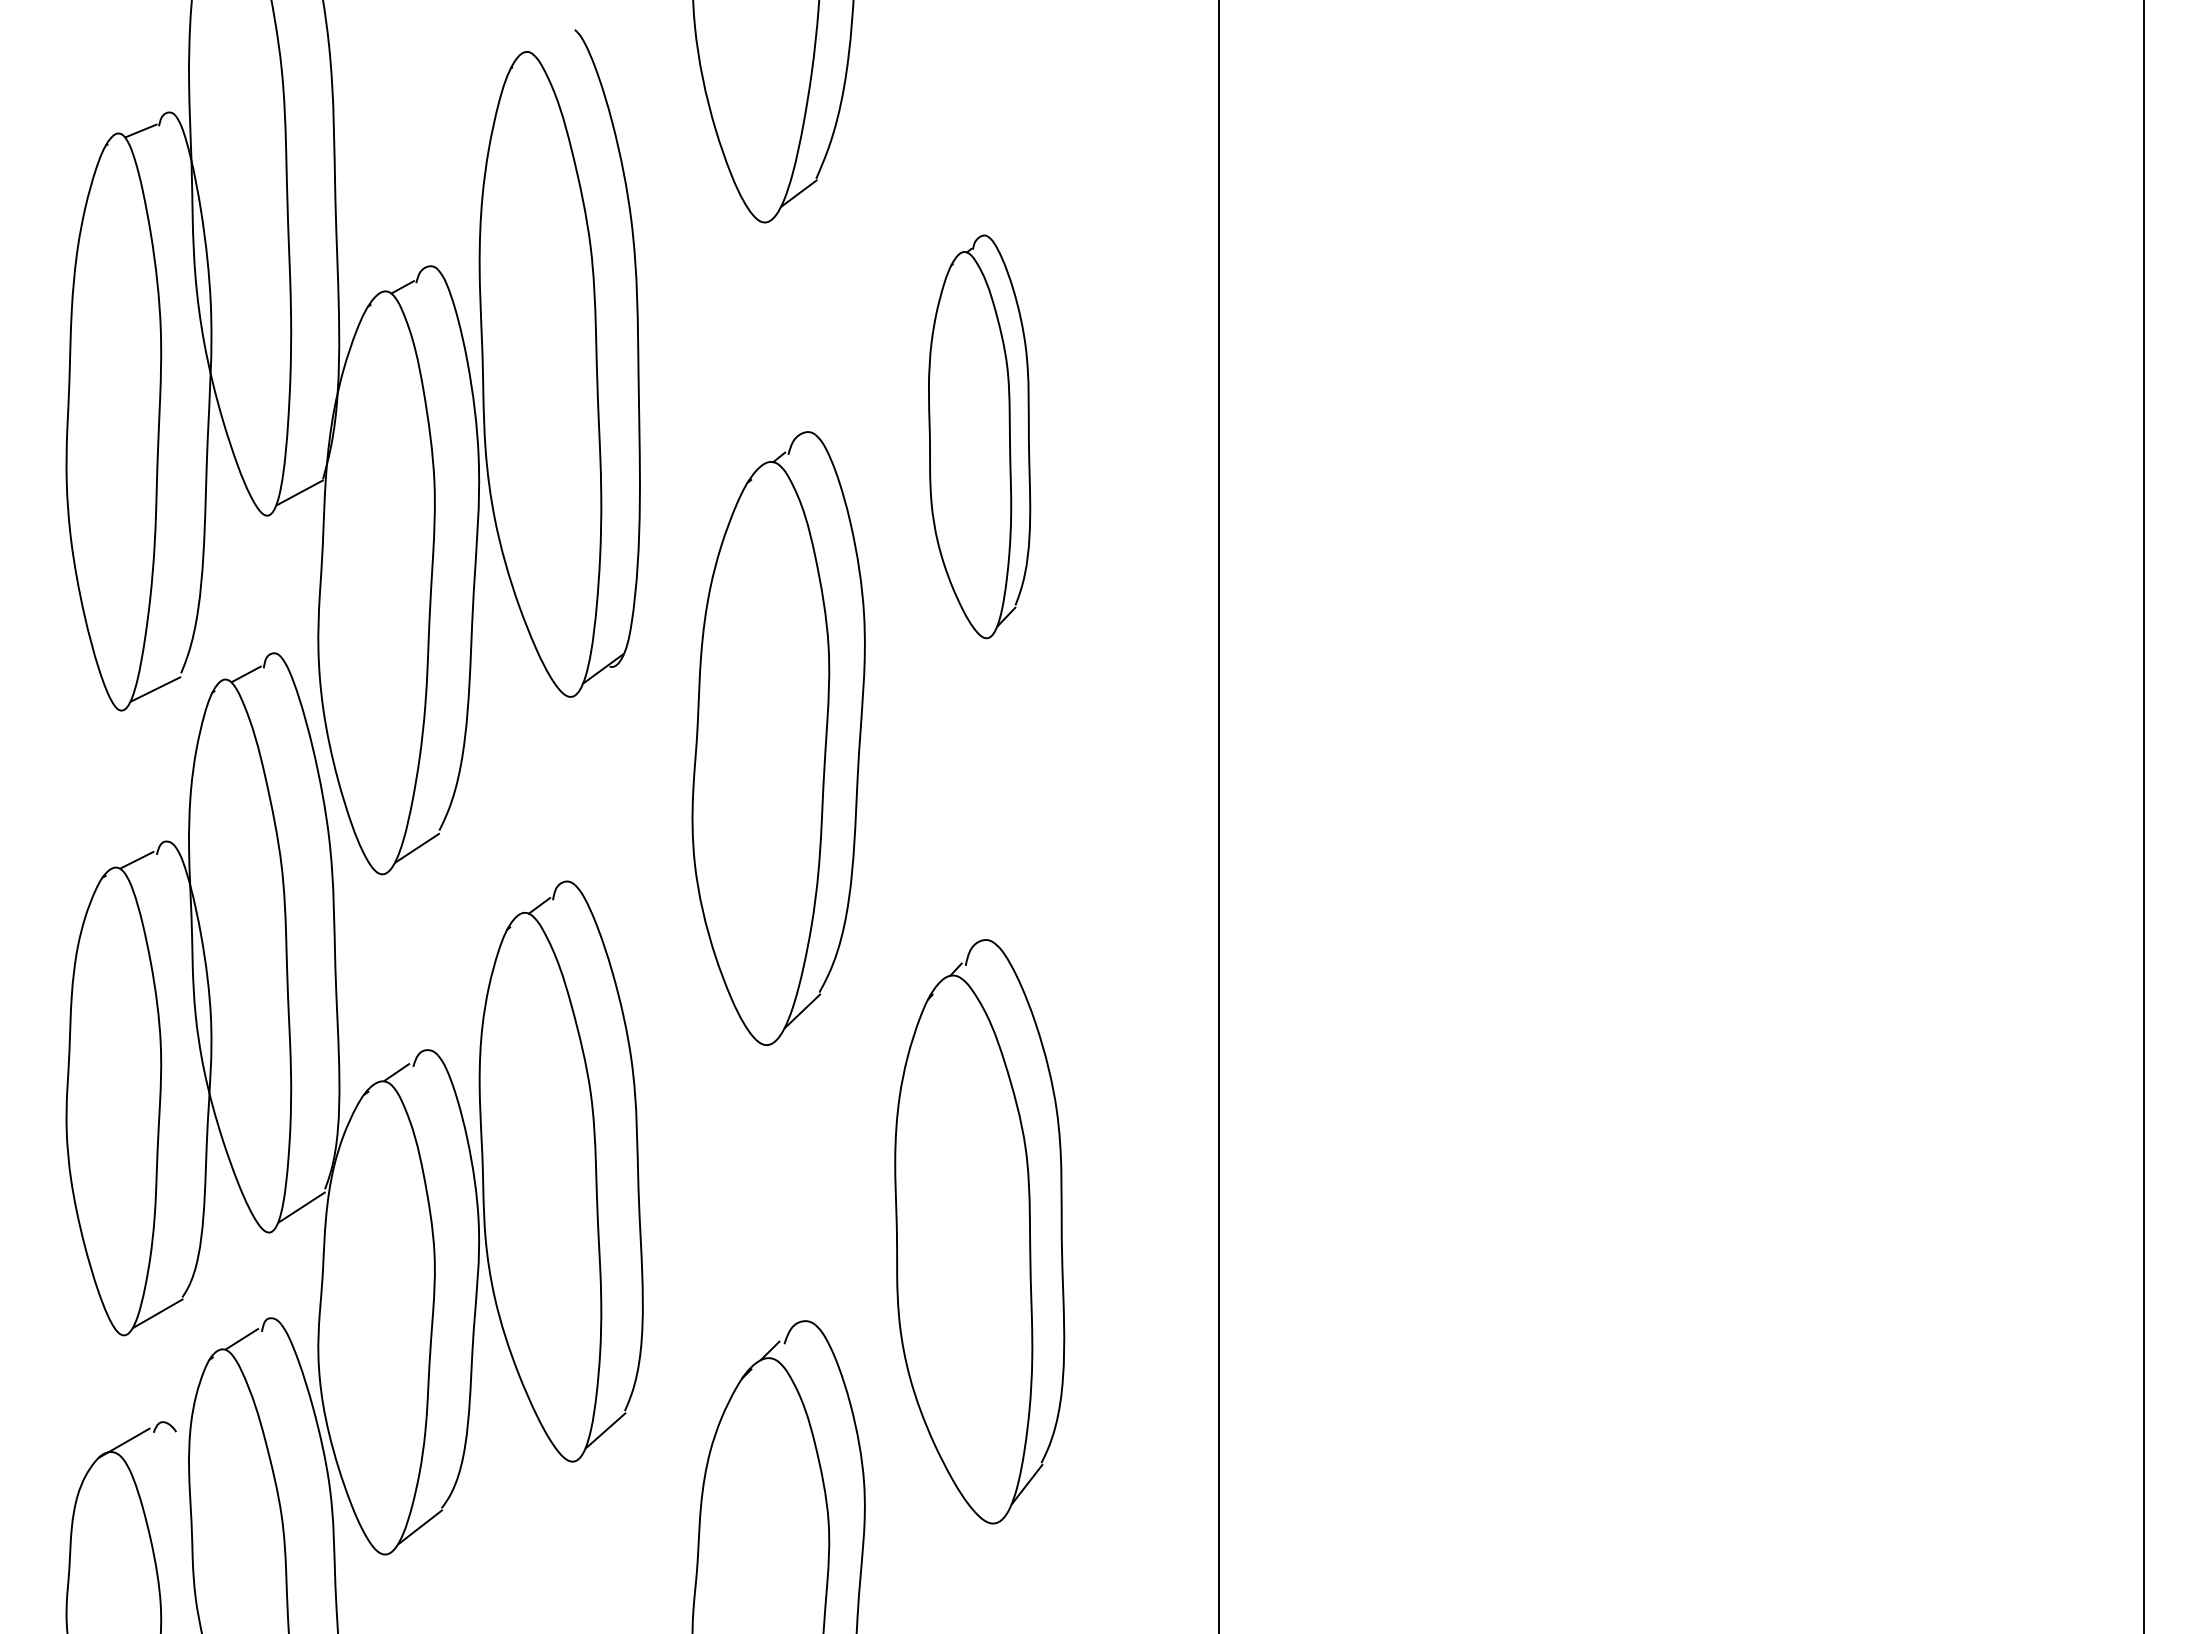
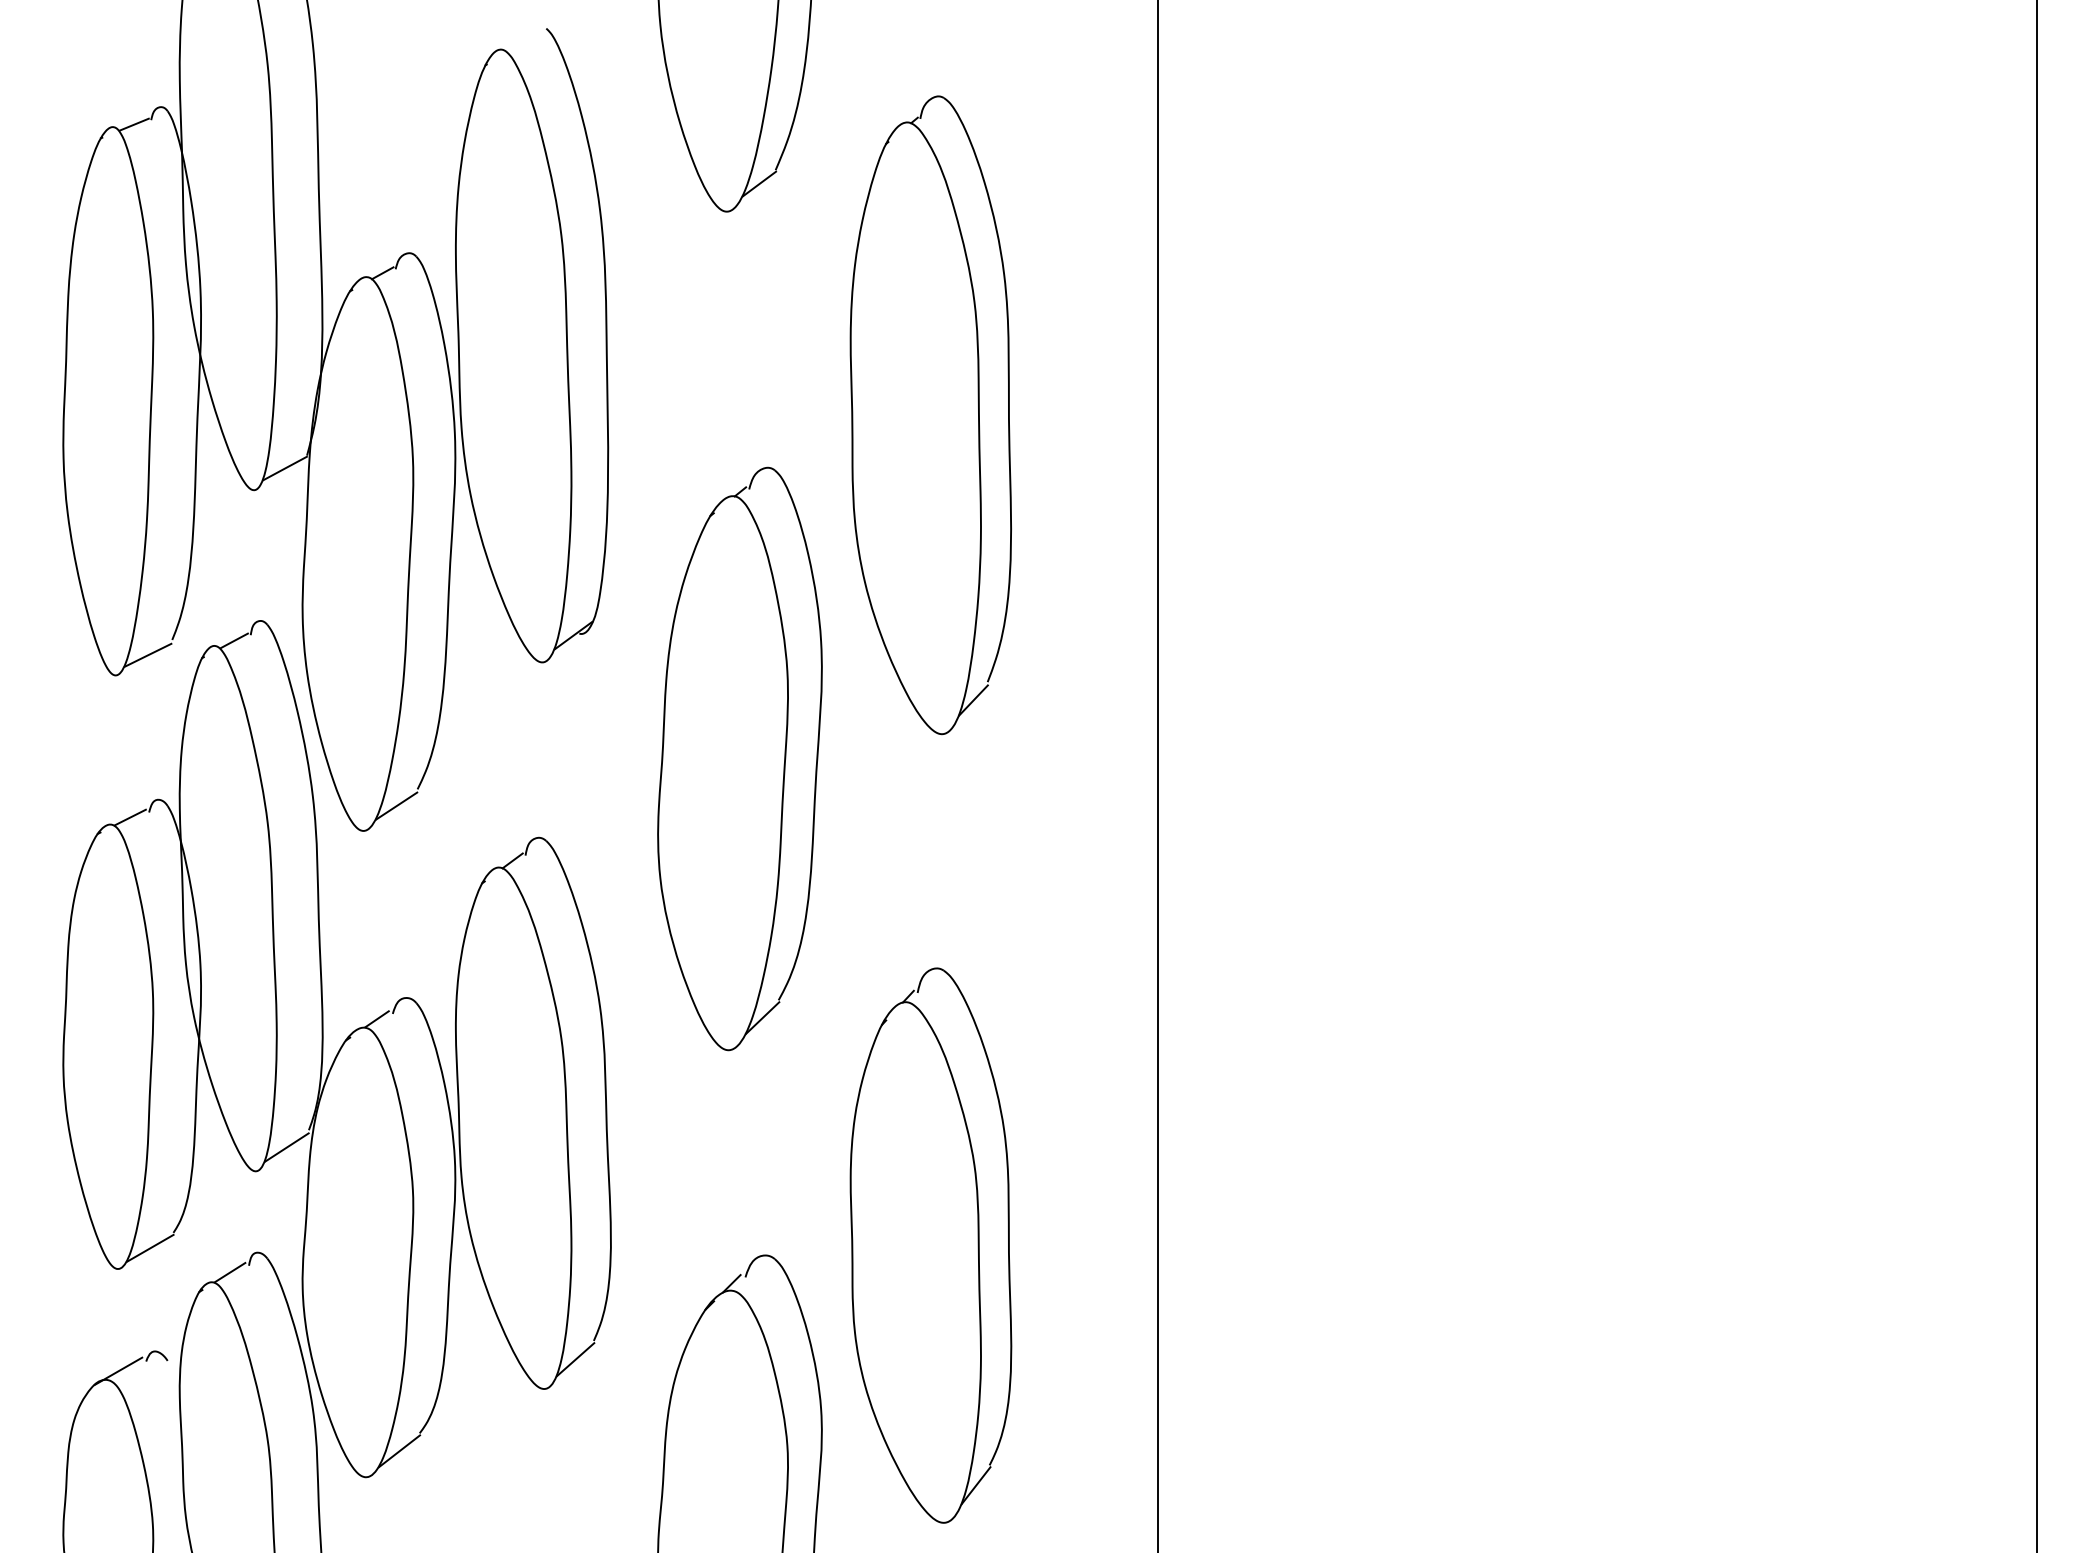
part: (979, 436) -> (930, 414), size x1.67
part: (778, 738) -> (739, 758), moved
part: (979, 1231) -> (930, 1245), moved

